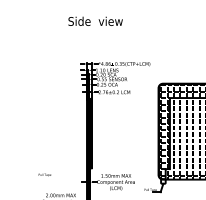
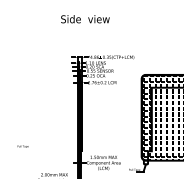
text: (44, 174) -> (22, 146), moved

